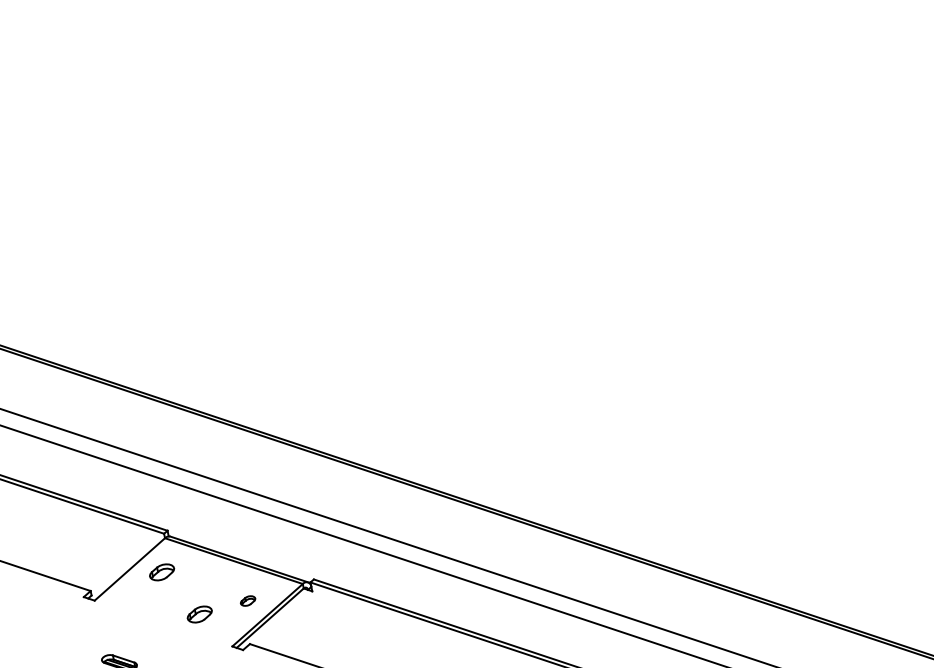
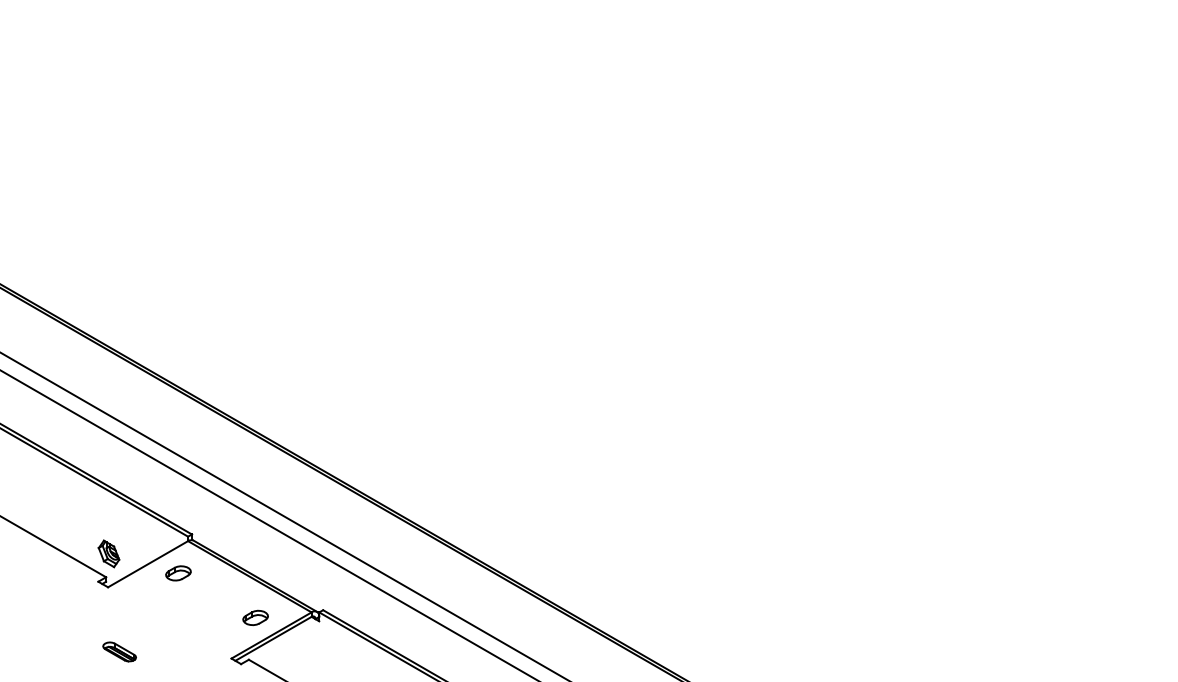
part: (88, 566) -> (108, 553), added
part: (247, 600) -> (255, 617), size x1.67
part: (199, 614) -> (206, 621), removed

